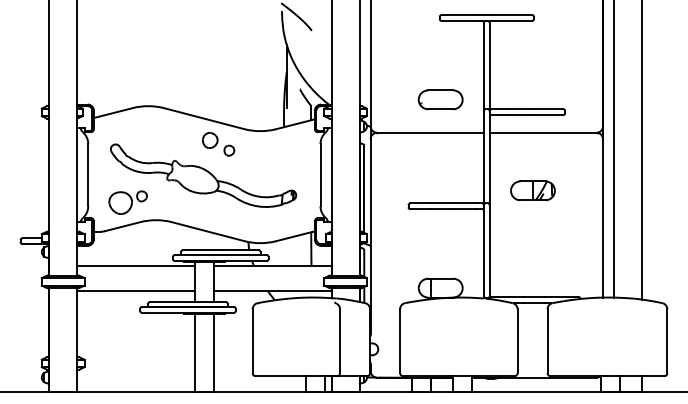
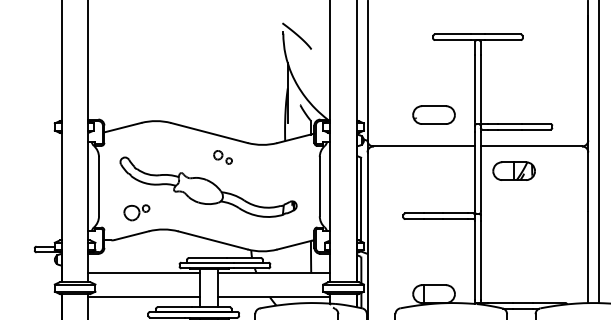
part: (218, 144) -> (222, 157), size x0.6
part: (532, 190) -> (513, 170), moved
part: (127, 202) -> (136, 212), size x0.7

